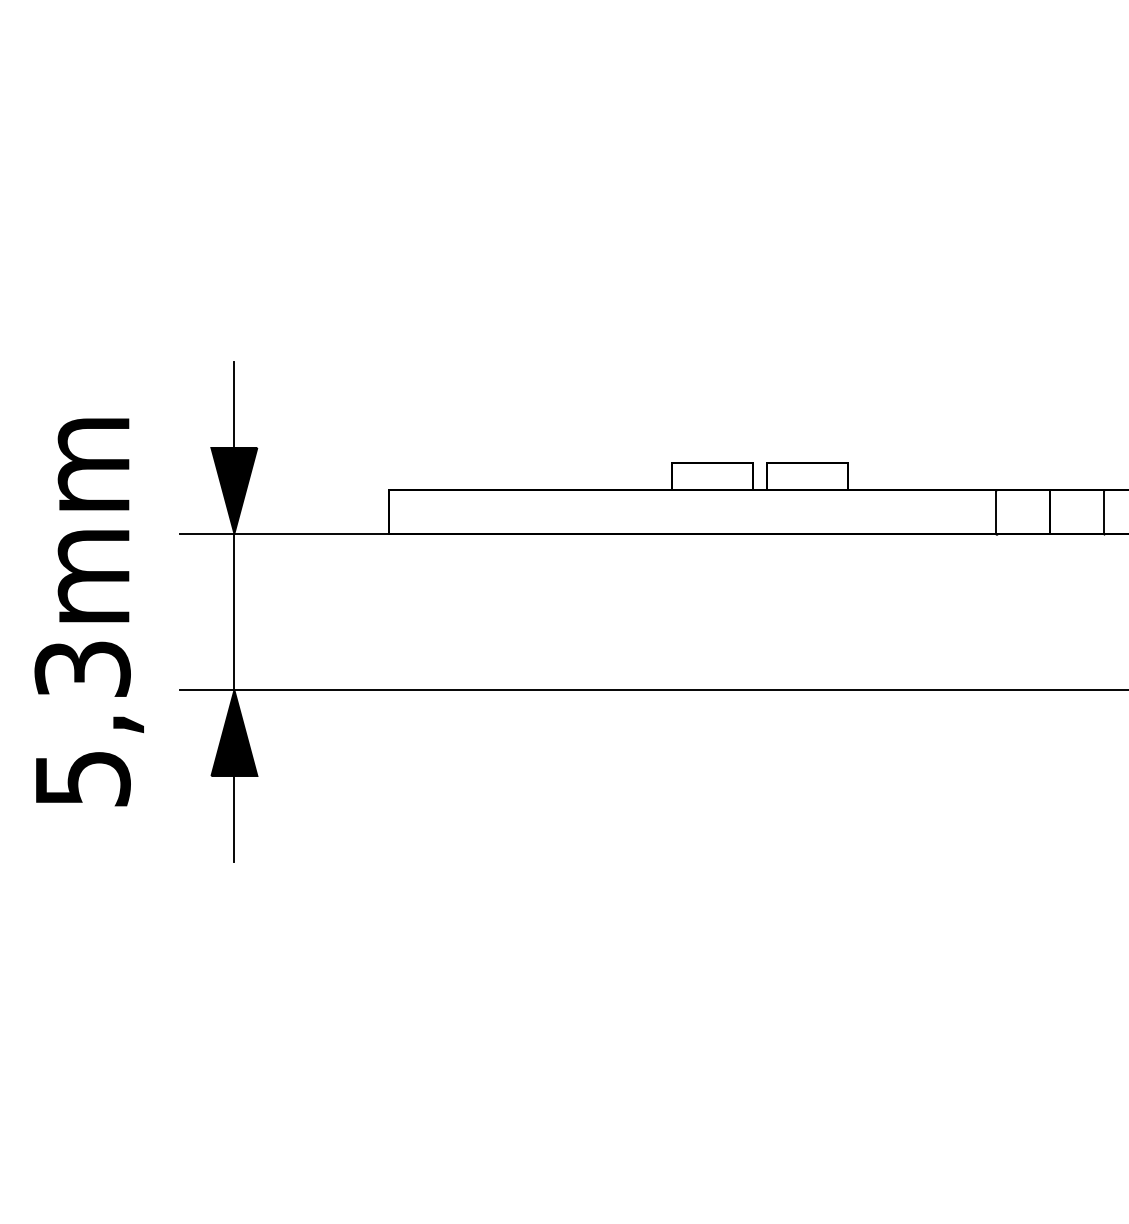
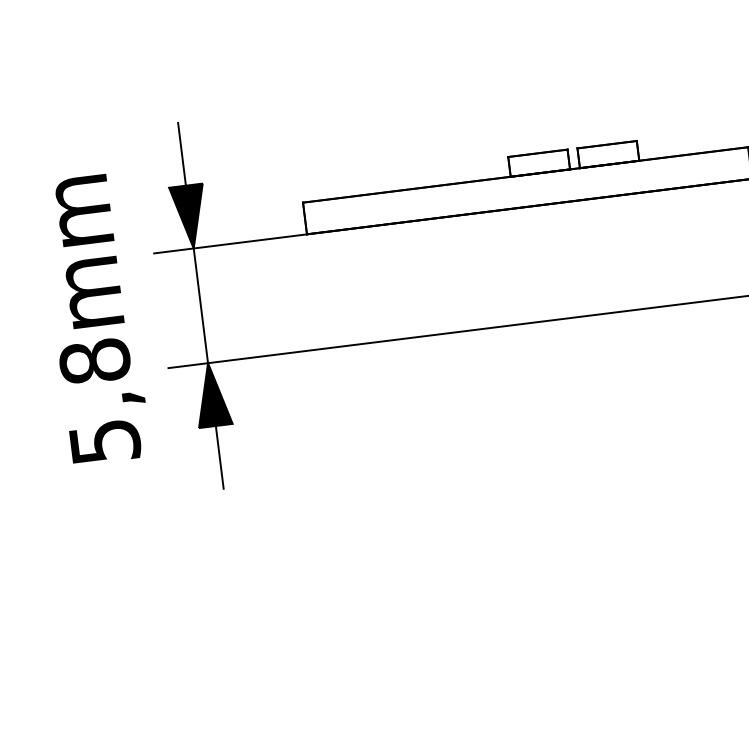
text: (82, 668) -> (94, 361), 5,3mm -> 5,8mm

